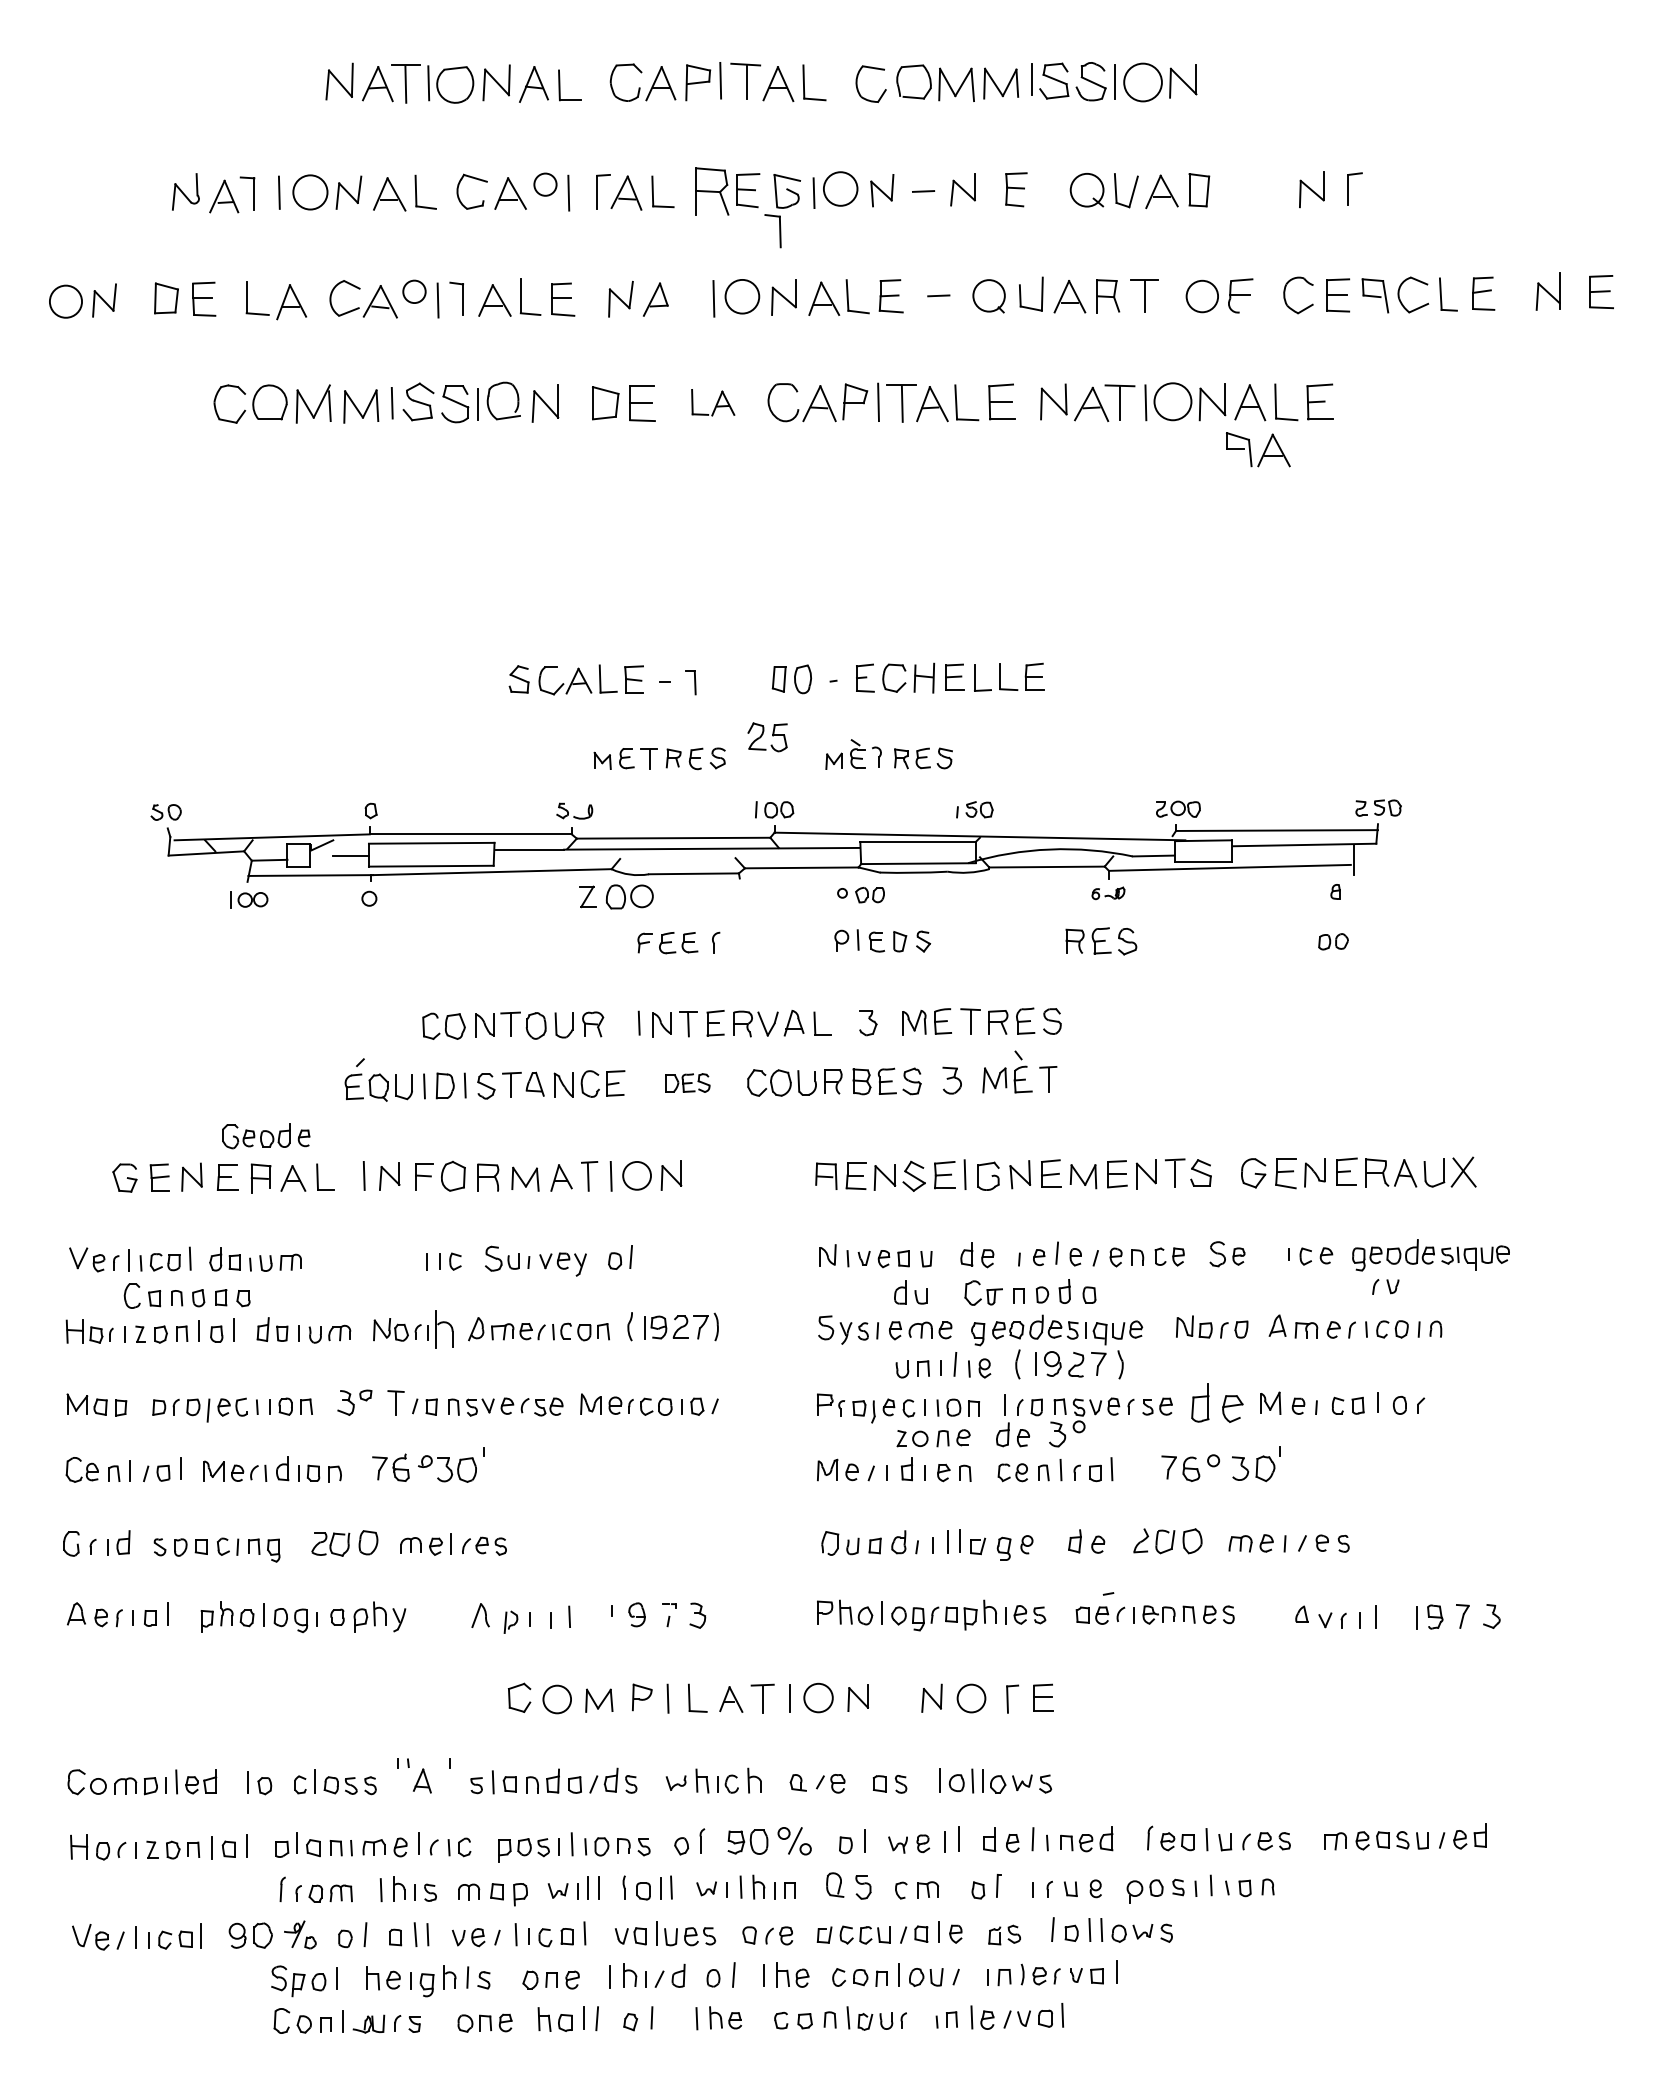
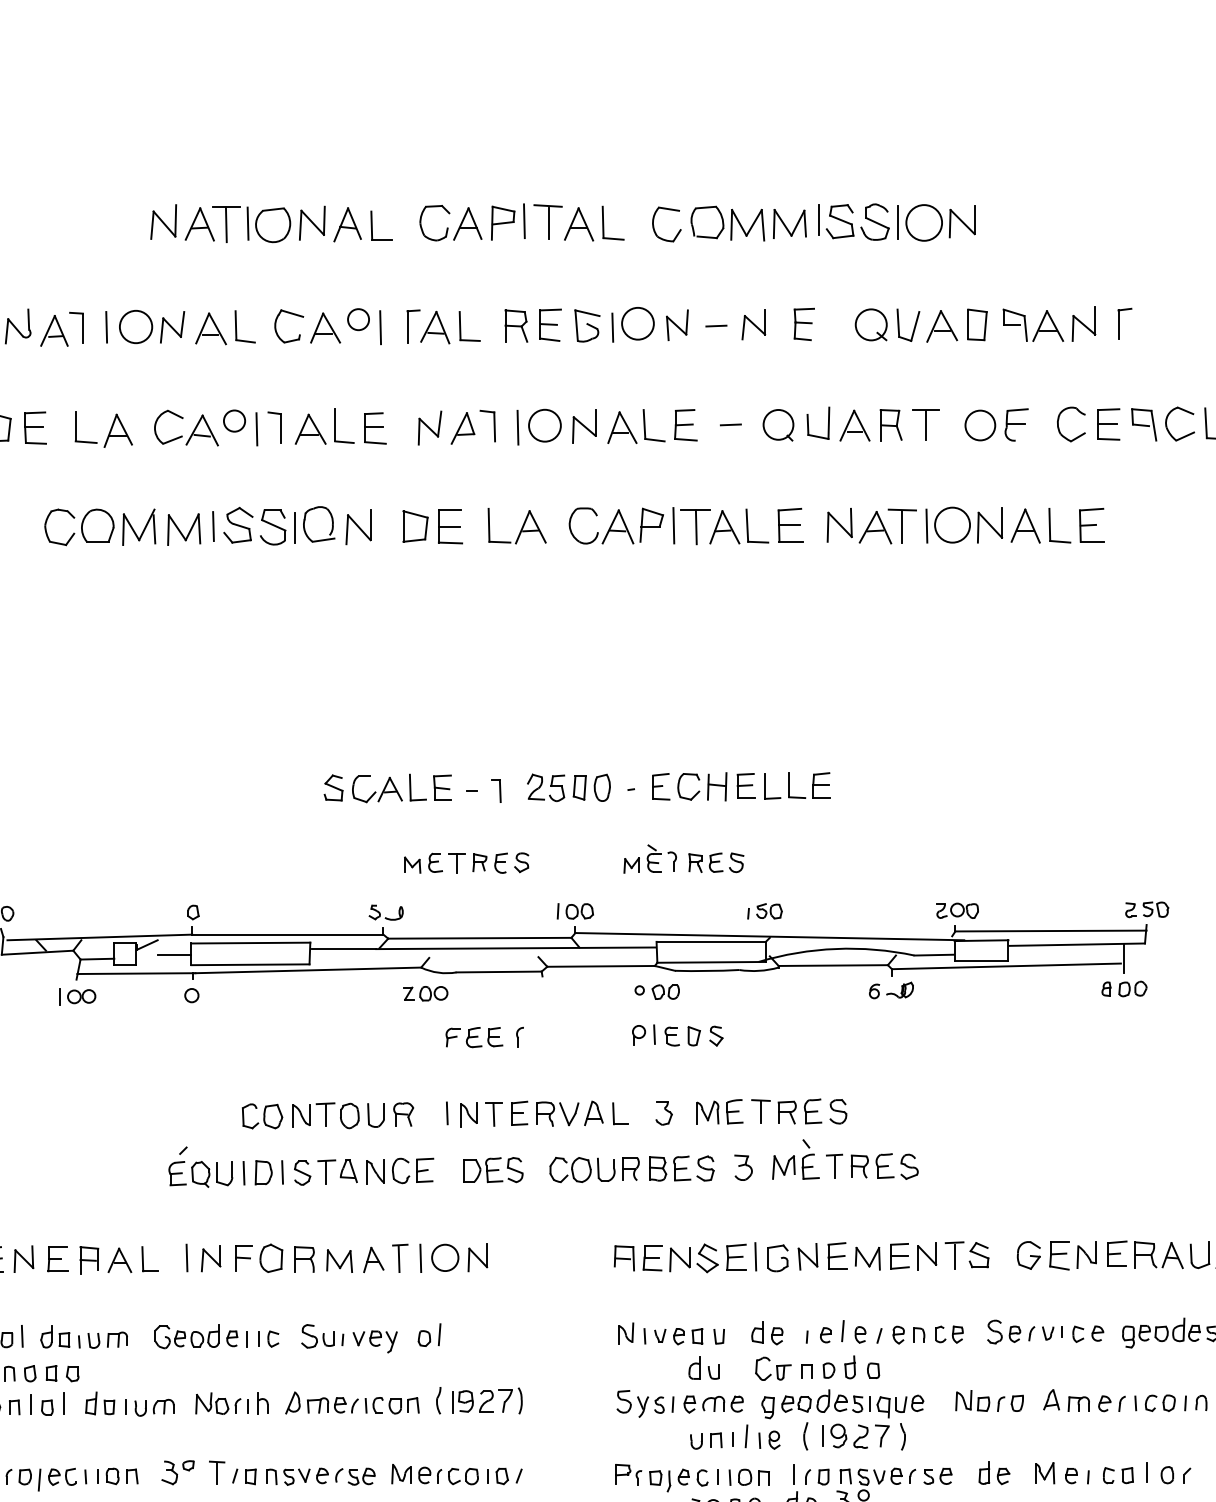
part: (711, 191) -> (515, 326), size x0.71
part: (779, 231) -> (493, 426), moved
part: (713, 402) -> (517, 525), size x1.43
part: (1258, 449) -> (1033, 325), moved
part: (767, 737) -> (545, 788), moved
part: (1108, 893) -> (891, 990), size x1.43
part: (616, 896) -> (425, 993), size x0.62
part: (1101, 941) -> (884, 1166), moved
part: (1333, 941) -> (1132, 988), moved
part: (687, 1082) -> (492, 1169), size x1.43
part: (266, 1136) -> (196, 1337), moved
part: (1385, 1286) -> (1041, 1333), moved
part: (444, 1329) -> (262, 1403), size x0.62
part: (1216, 1402) -> (993, 1472), size x0.62

